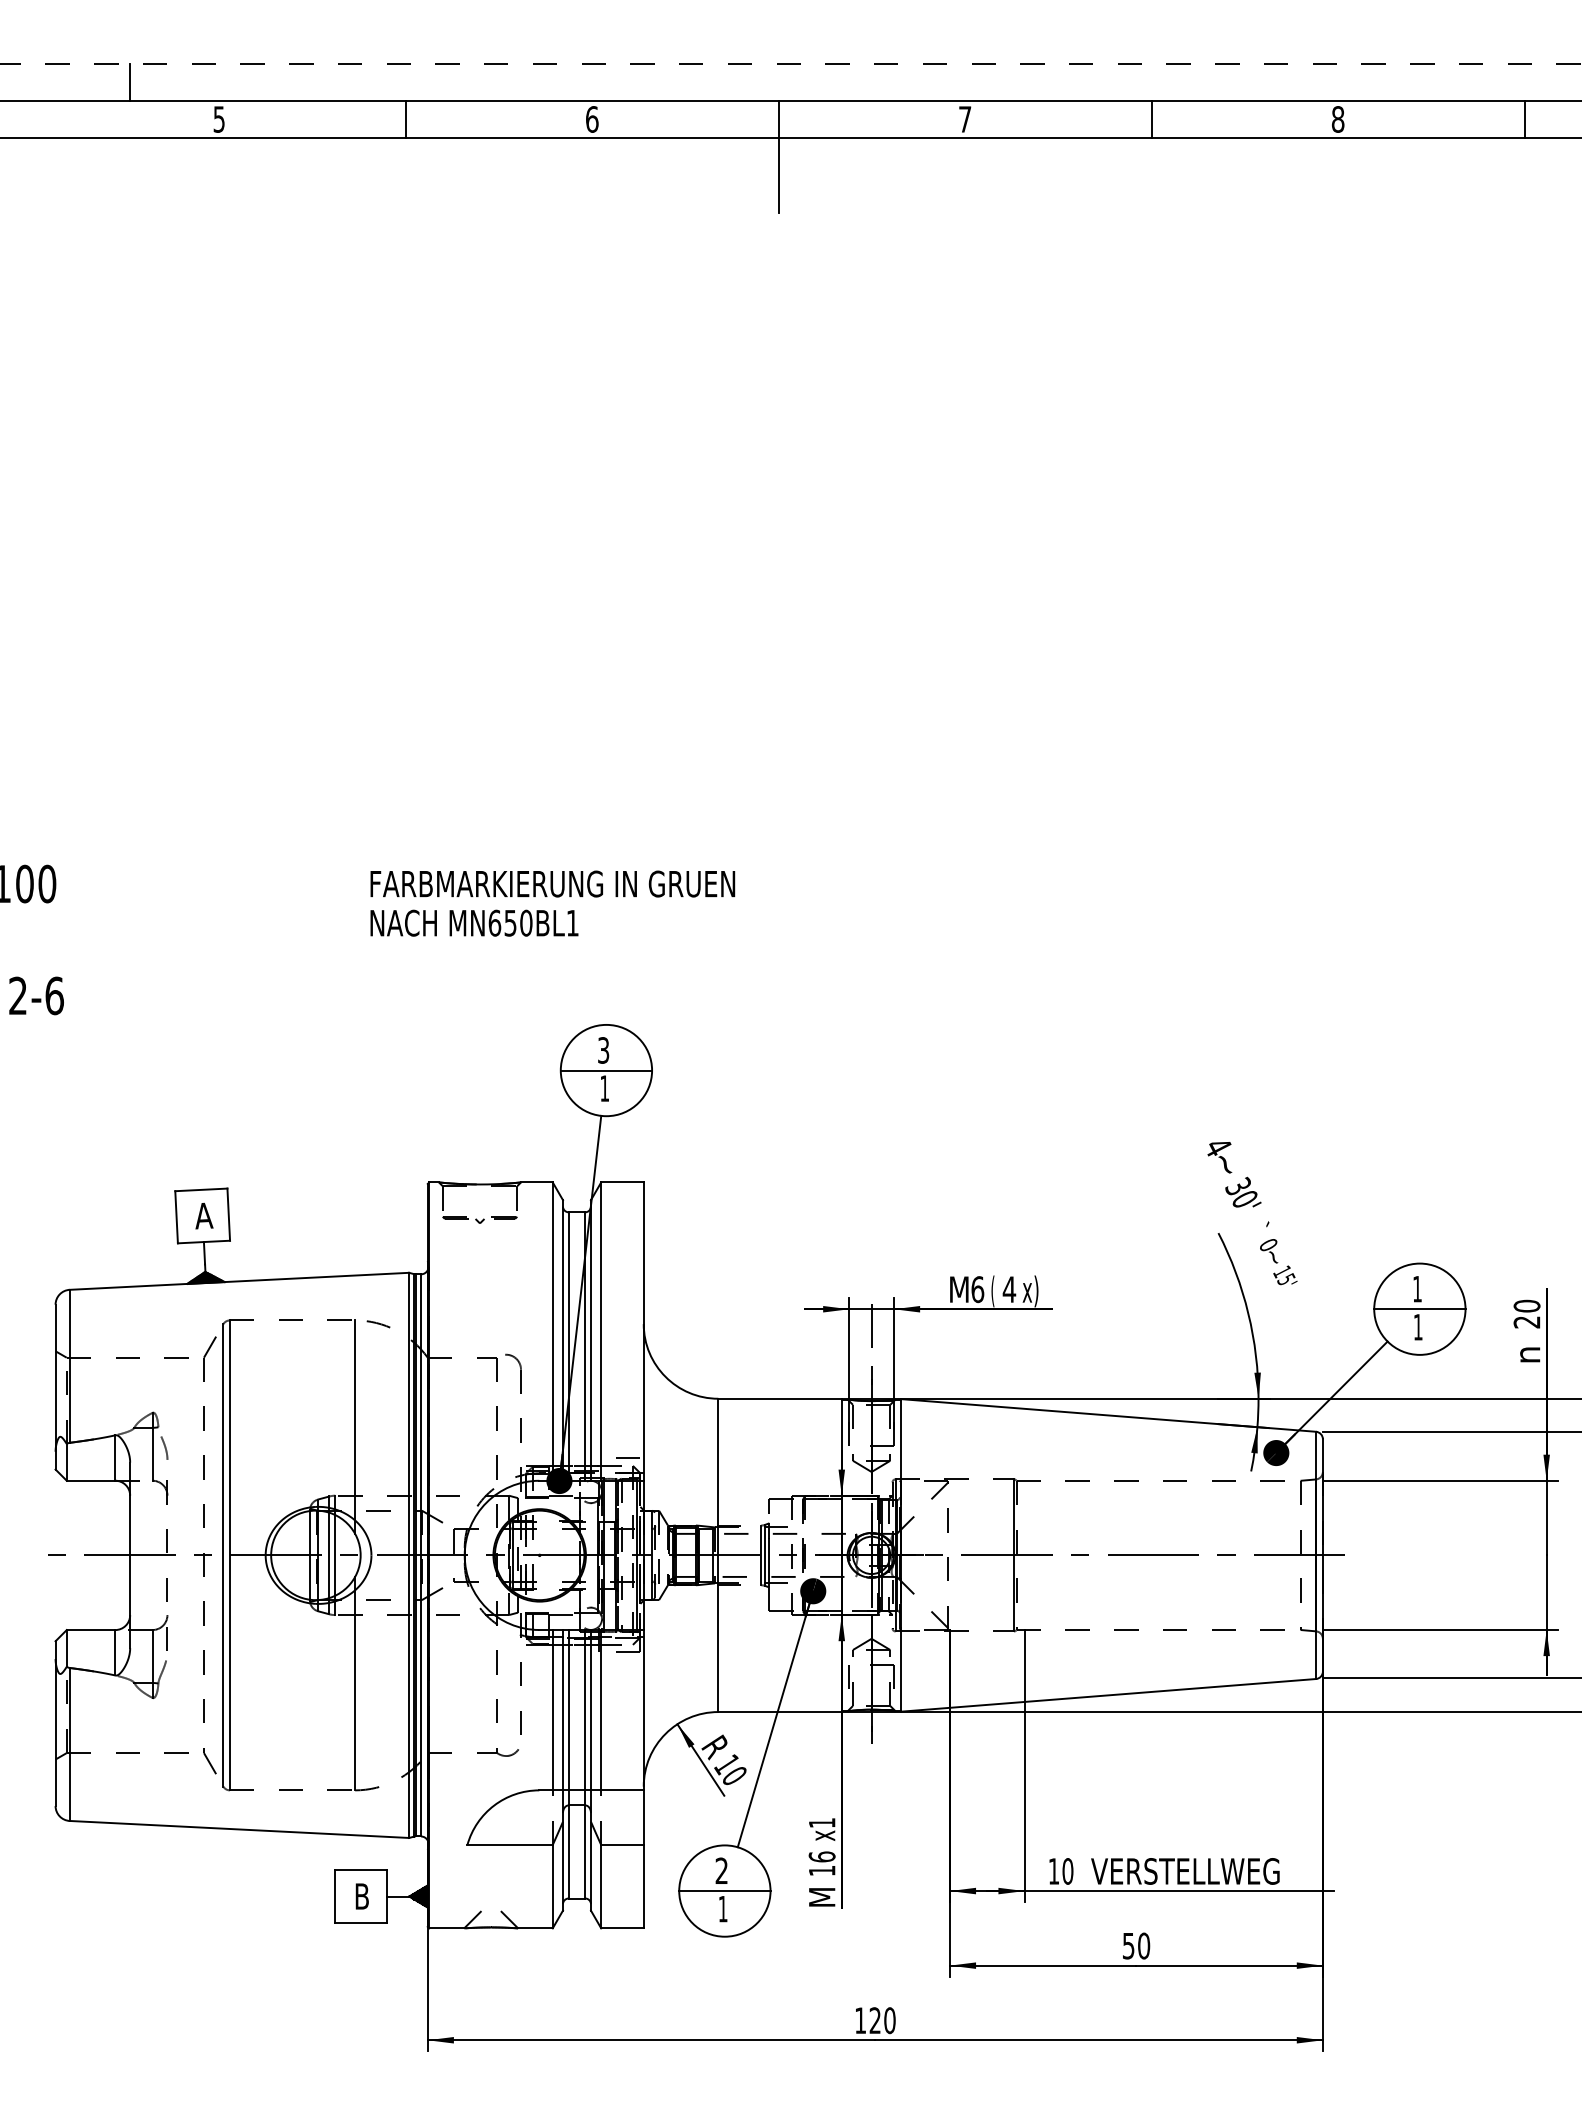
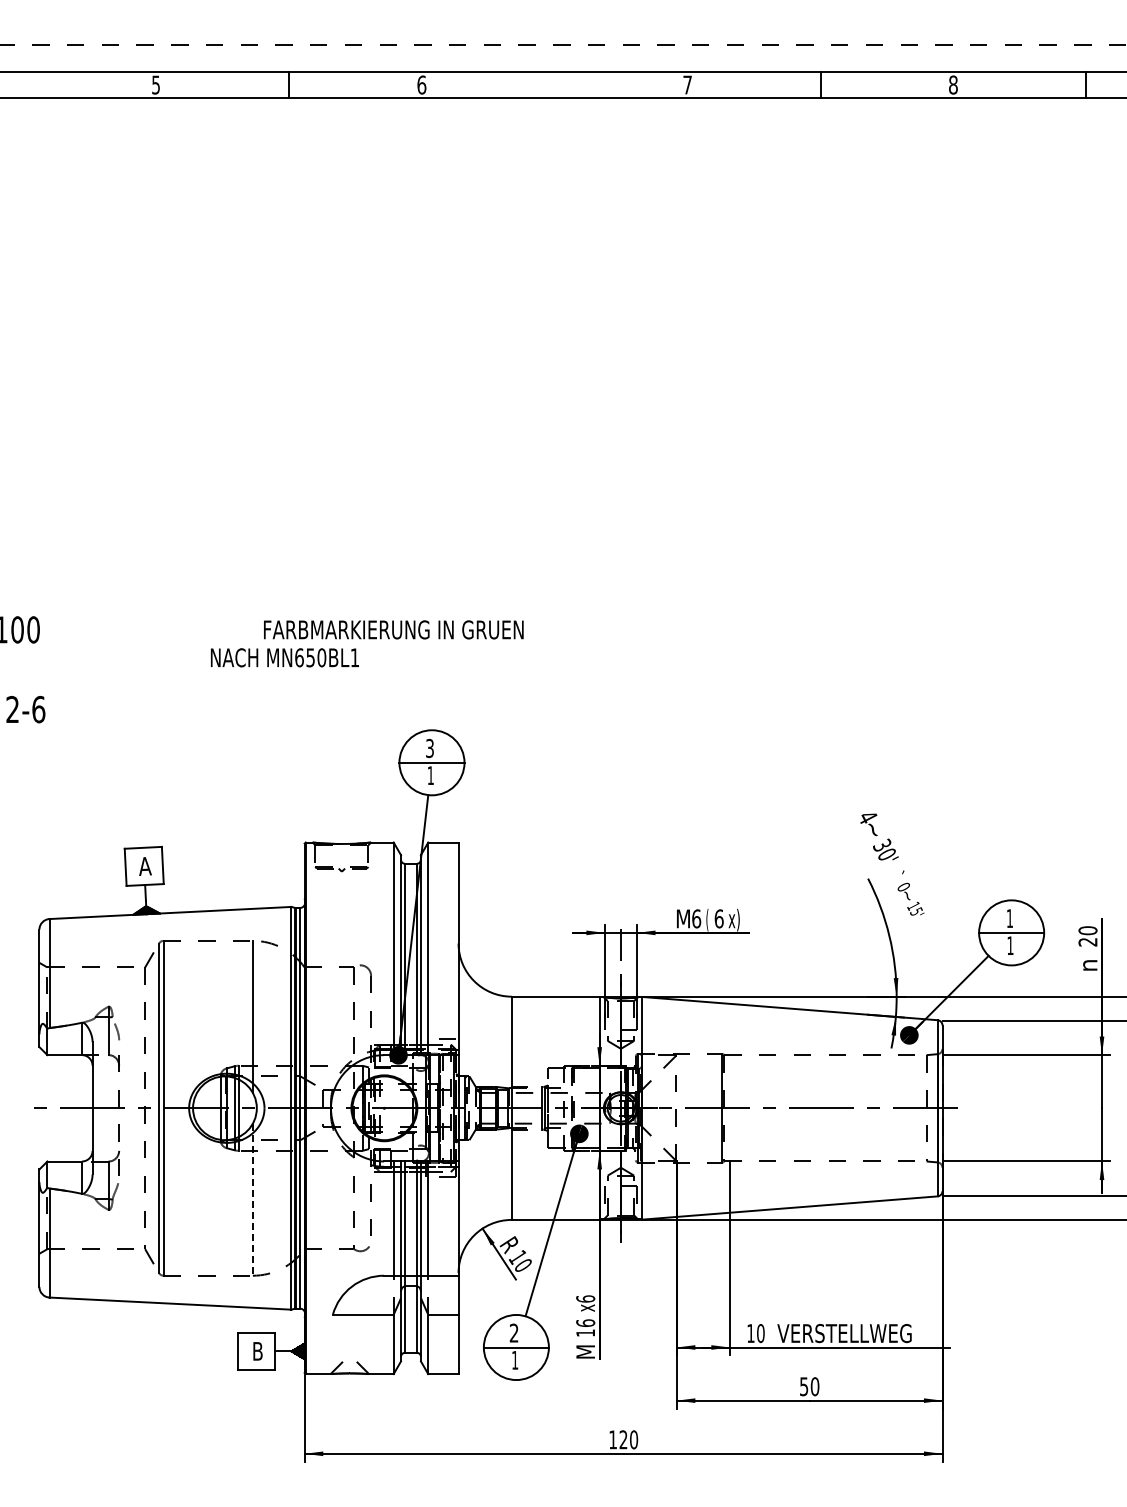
line: (130, 82) -> (92, 58), removed
line: (778, 156) -> (554, 111), removed
text: (473, 922) -> (284, 657), moved
text: (1008, 1289) -> (718, 918), 4 -> 6
line: (354, 1684) -> (252, 1200), solid -> dashed
text: (821, 1822) -> (585, 1298), x1 -> x6

